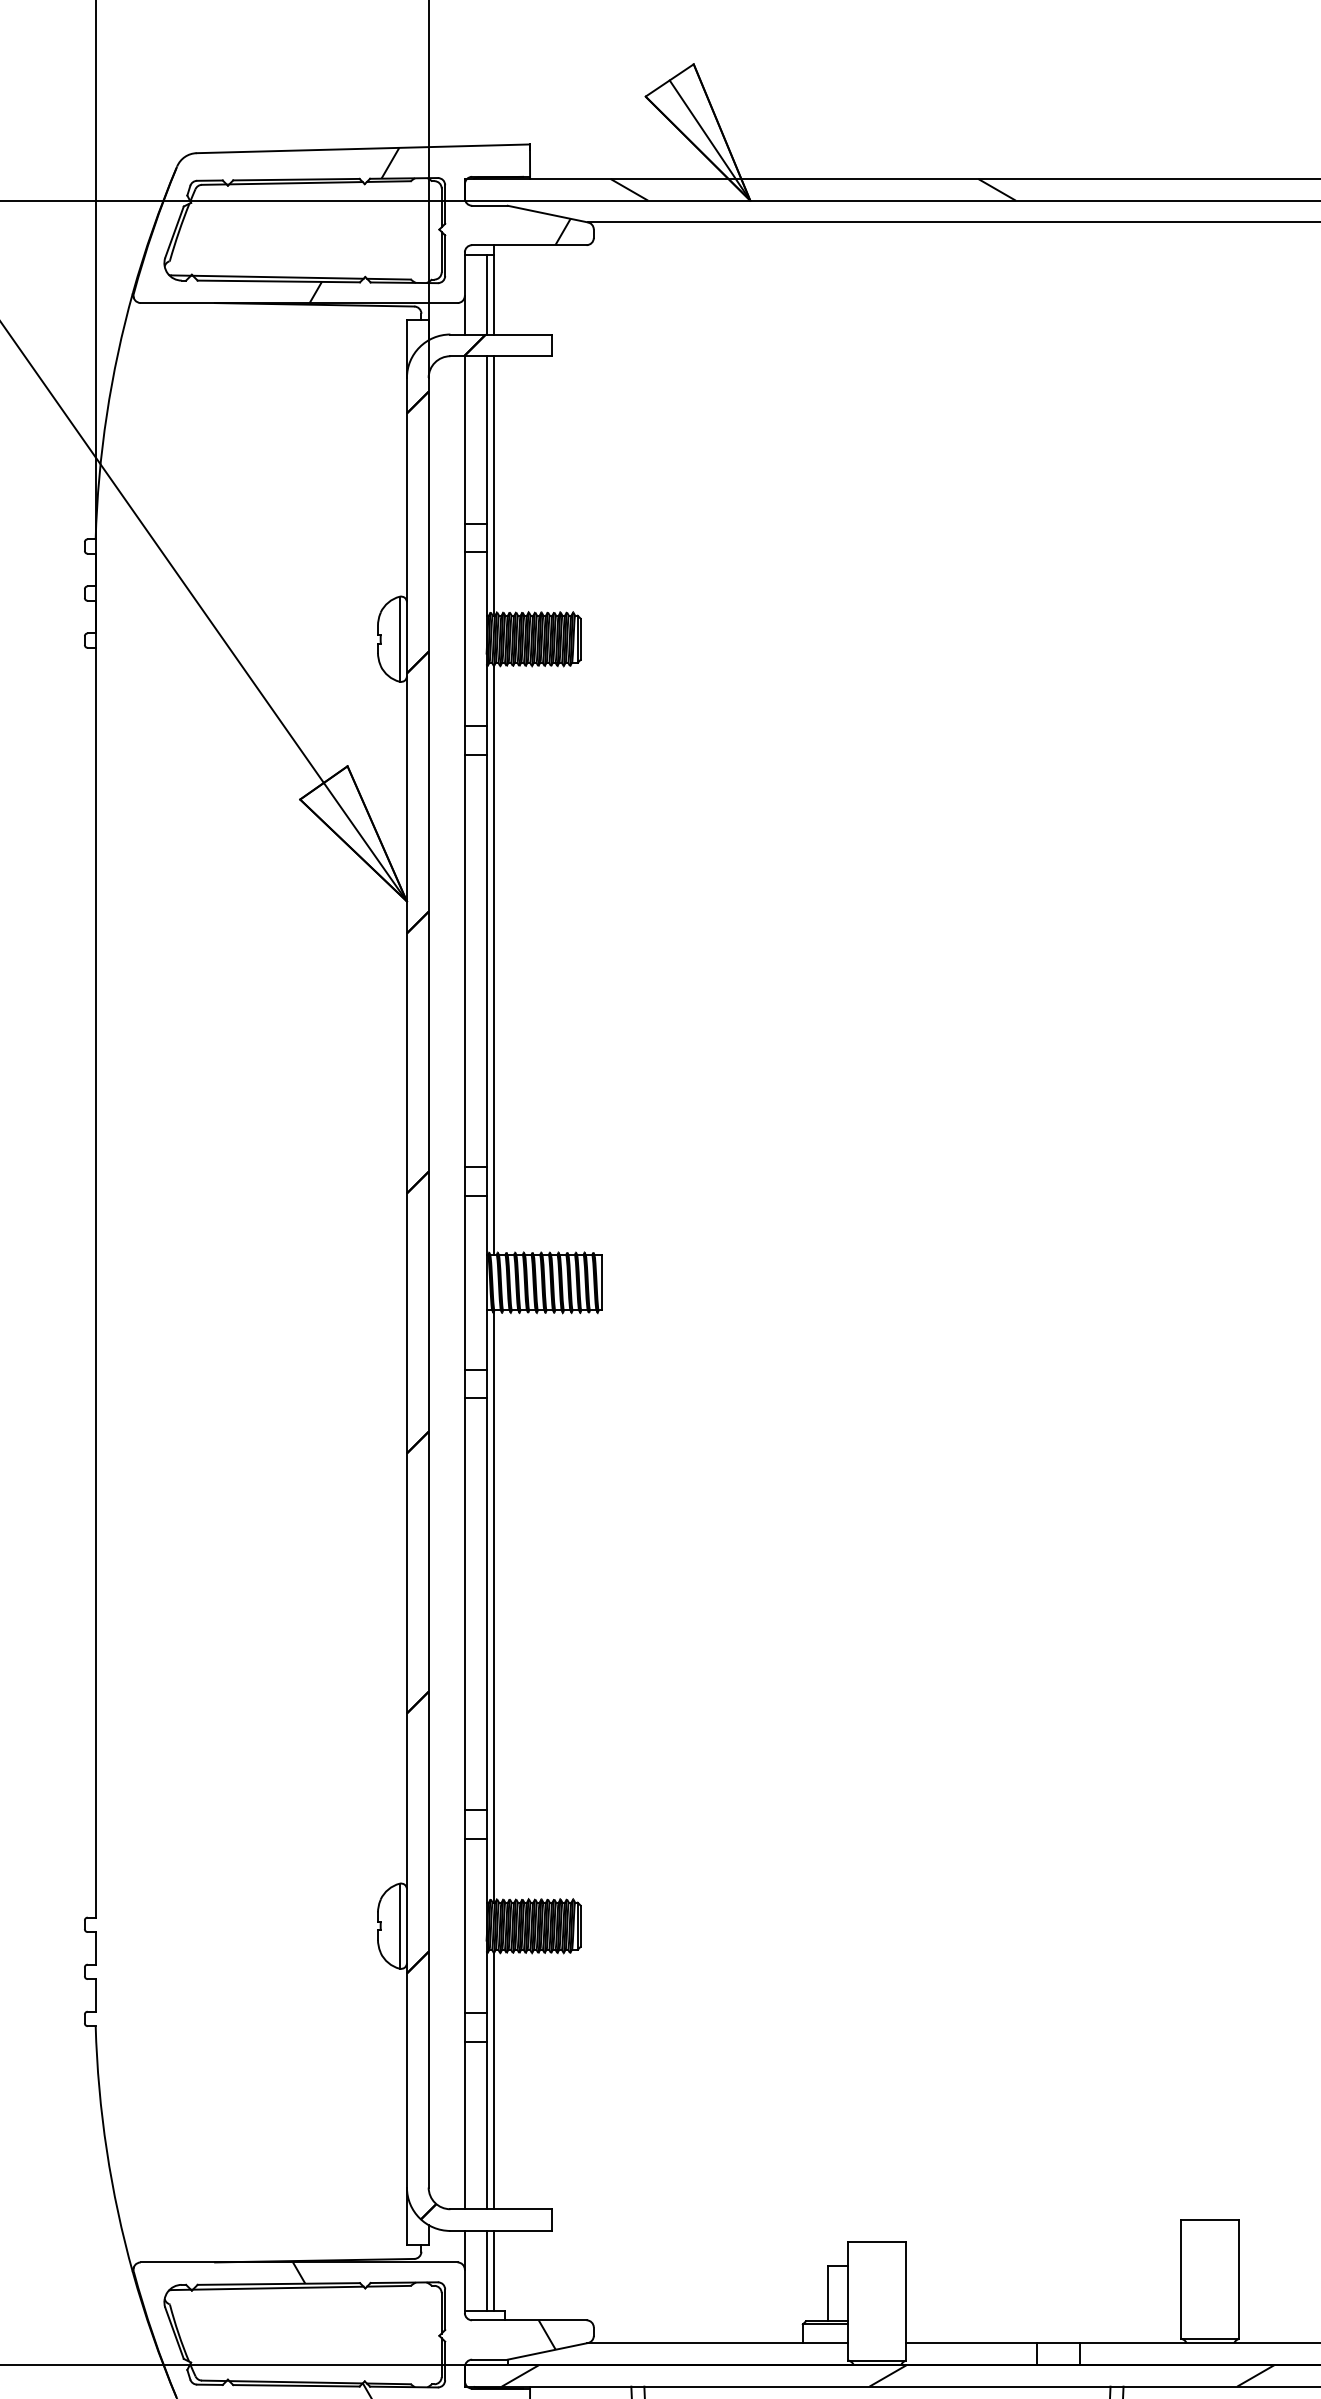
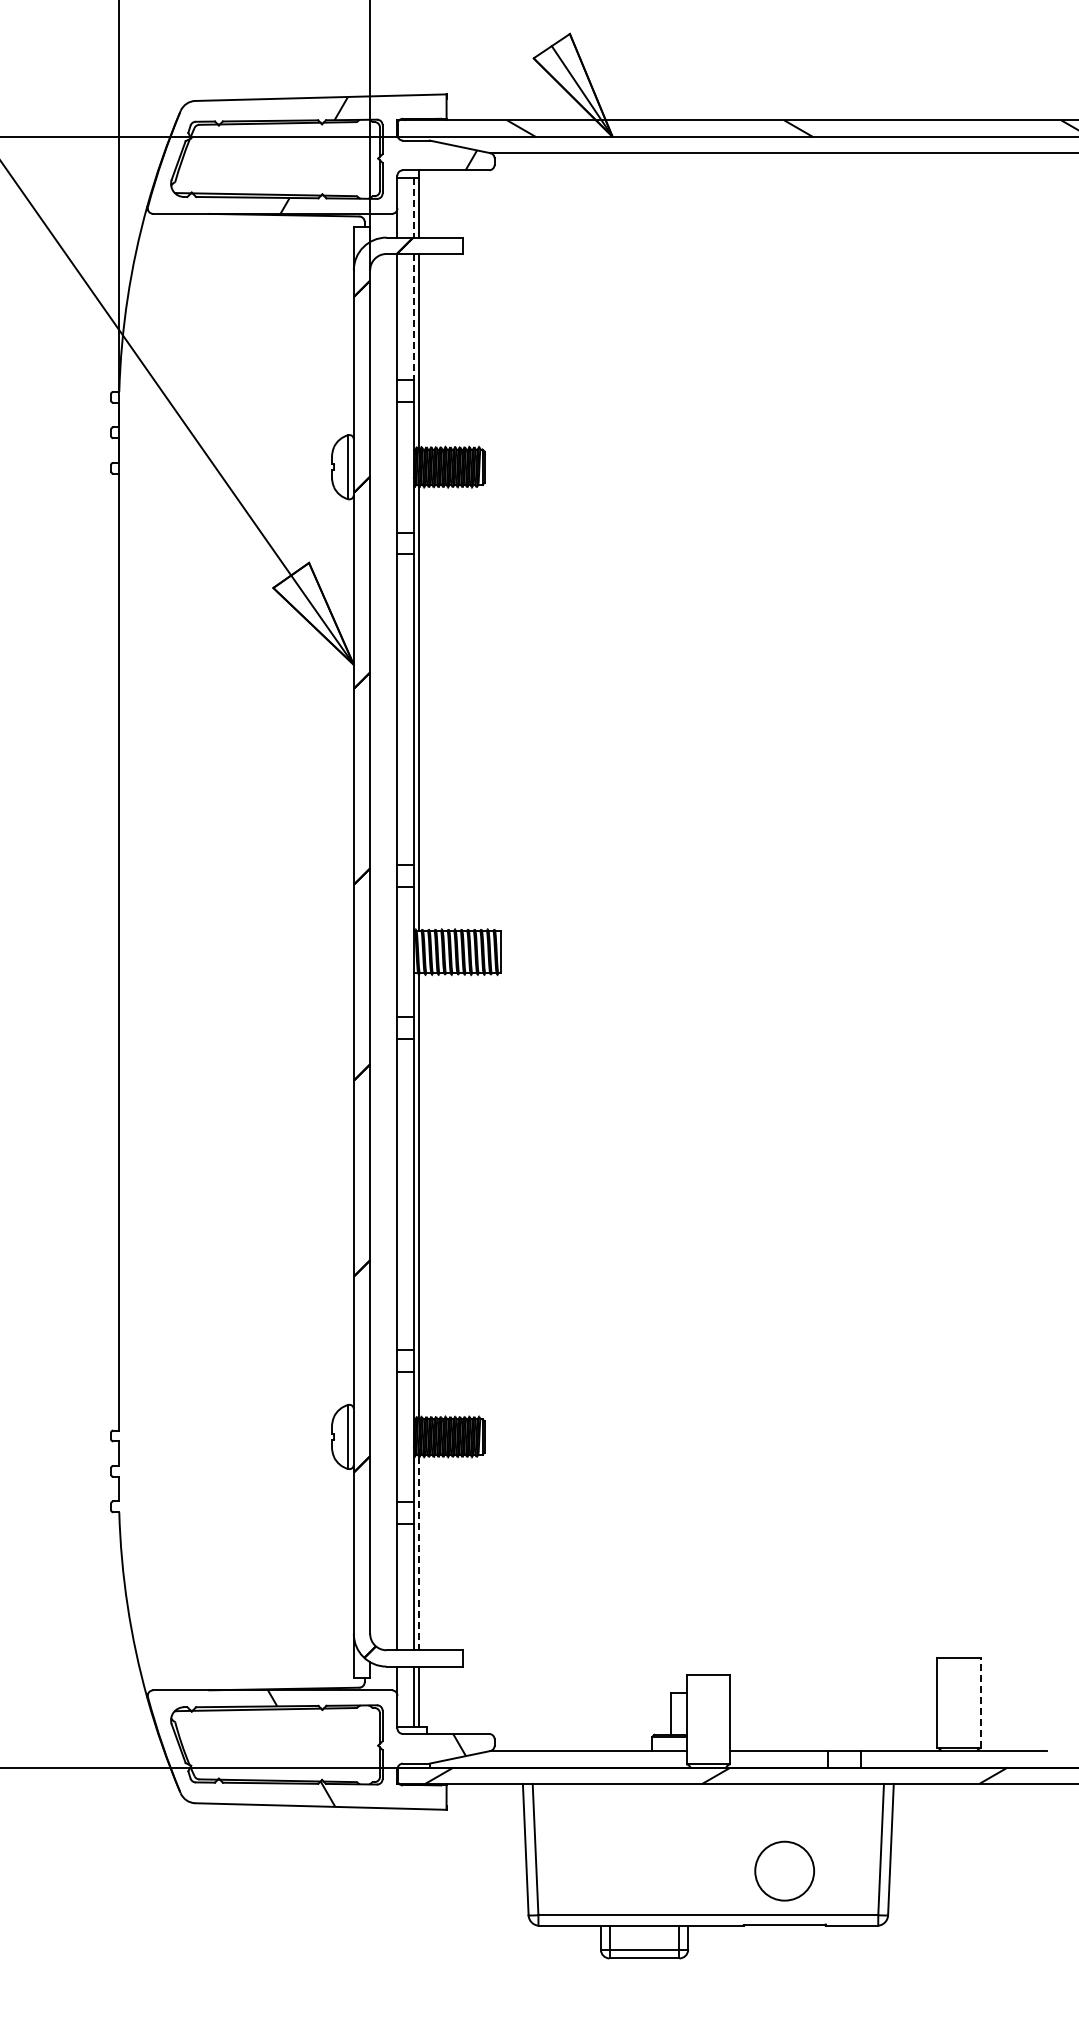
line: (486, 294) -> (413, 207), solid -> dashed
line: (486, 440) -> (413, 317), solid -> dashed
line: (494, 2080) -> (419, 1553), solid -> dashed
line: (1239, 2279) -> (981, 1703), solid -> dashed

